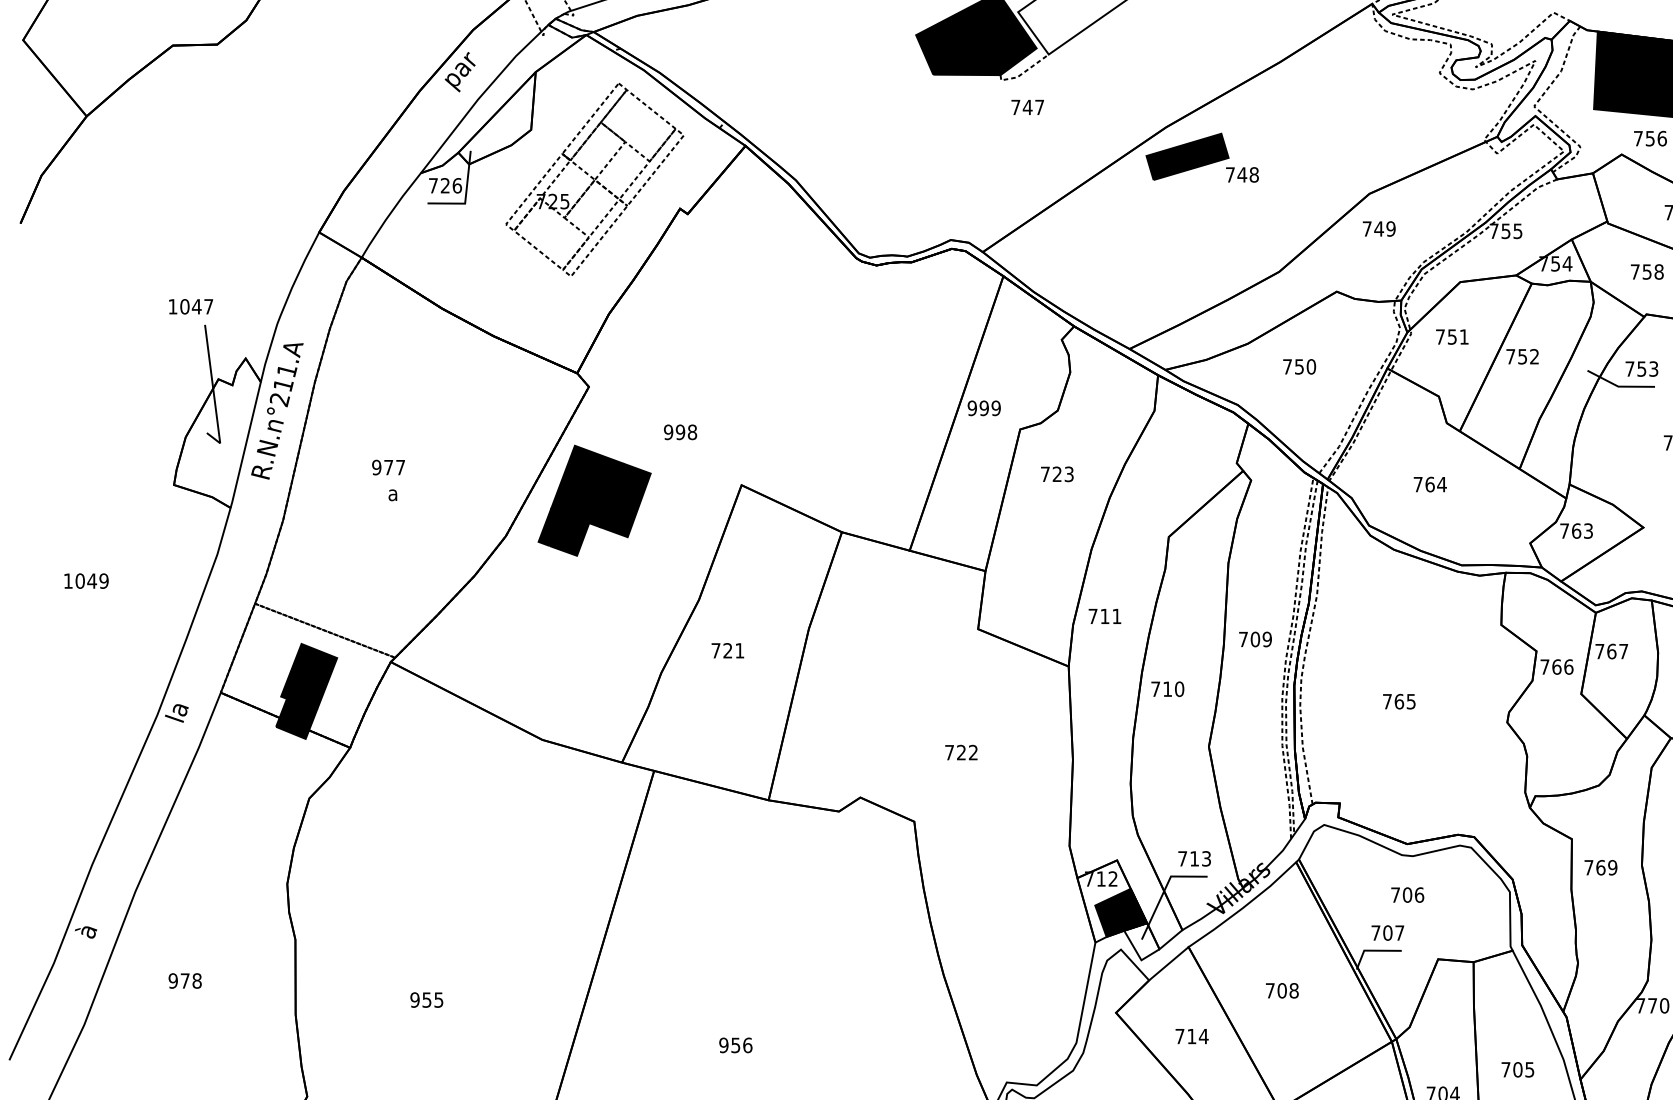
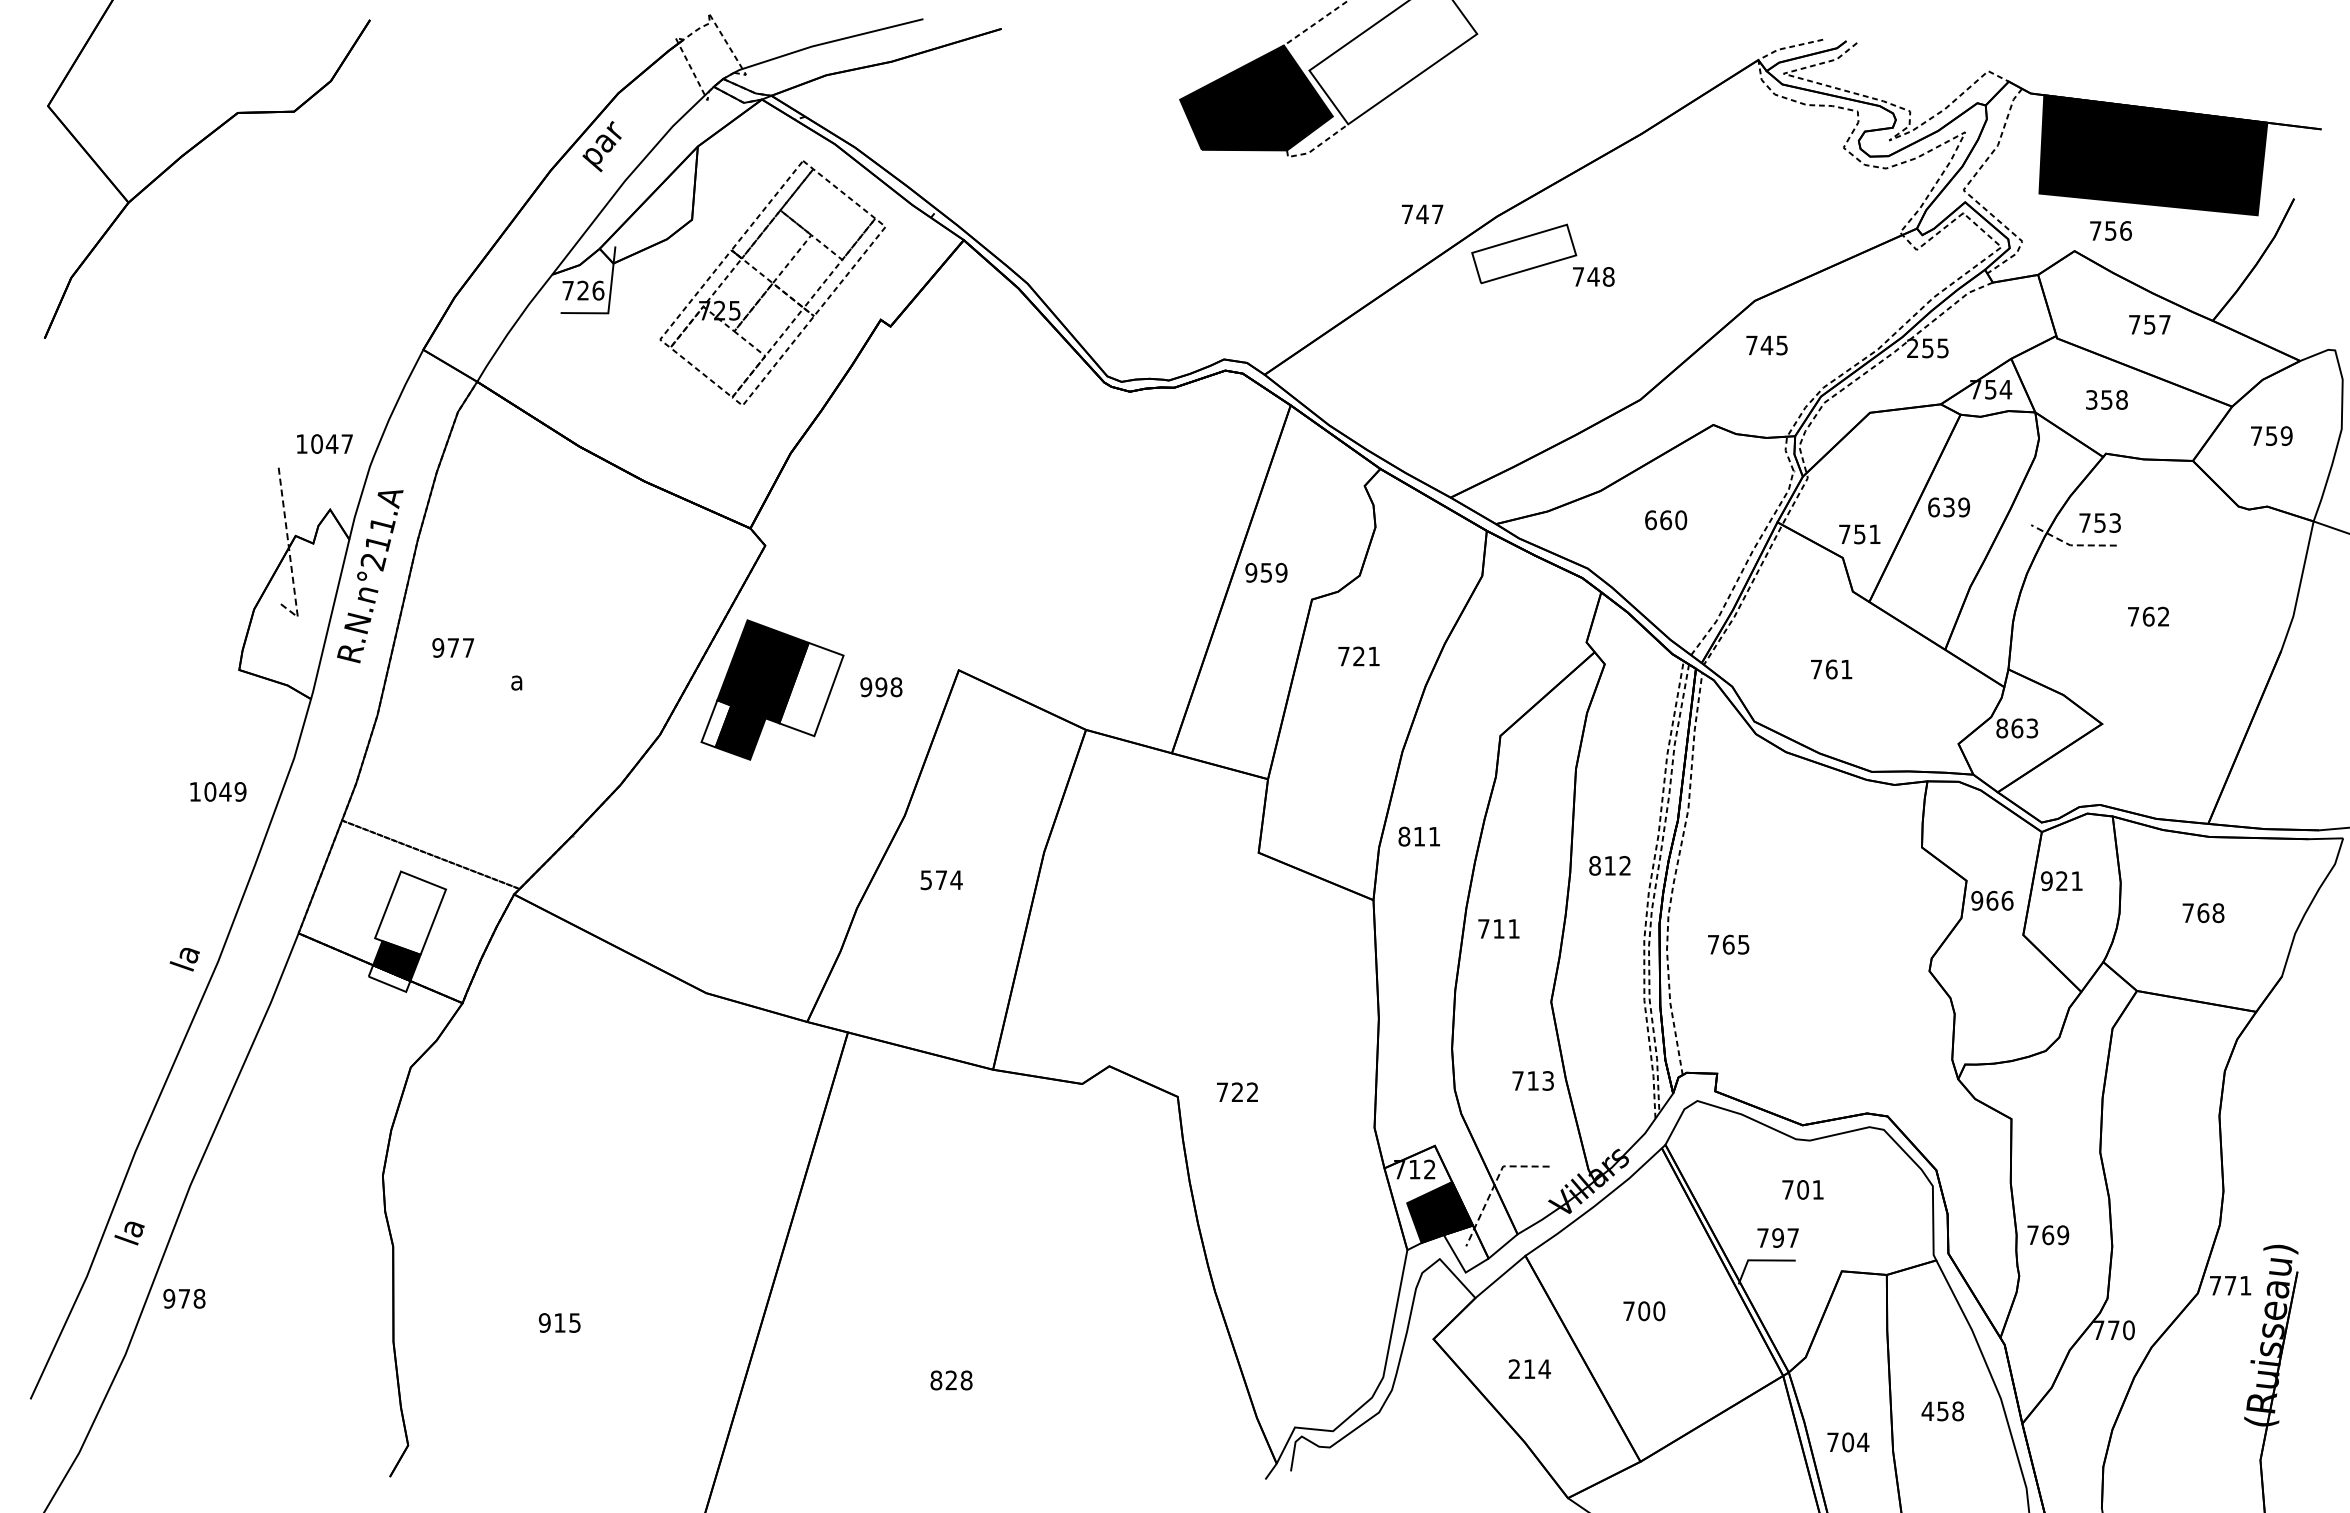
text: (1027, 106) -> (1422, 213), moved
fill: (1187, 156) -> (1524, 253), removed
text: (1391, 228) -> (1782, 344), 749 -> 745
text: (1493, 230) -> (1912, 347), 755 -> 255
text: (1635, 271) -> (2091, 399), 758 -> 358
text: (190, 306) -> (324, 443), moved
text: (1452, 337) -> (1859, 534), moved
text: (1523, 356) -> (1949, 507), 752 -> 639
text: (1293, 367) -> (1658, 520), 750 -> 660
line: (1618, 386) -> (2070, 545), solid -> dashed
line: (213, 392) -> (289, 552), solid -> dashed
text: (984, 408) -> (1266, 572), 999 -> 959
text: (680, 432) -> (881, 687), moved
text: (387, 467) -> (452, 647), moved
text: (1068, 474) -> (1373, 656), 723 -> 721
text: (1441, 484) -> (1846, 669), 764 -> 761
fill: (625, 500) -> (811, 689), removed
fill: (550, 527) -> (716, 723), removed
text: (1564, 531) -> (2002, 728), 763 -> 863
text: (86, 580) -> (218, 791), moved
text: (1093, 616) -> (1404, 836), 711 -> 811
text: (1255, 639) -> (1610, 865), 709 -> 812
text: (727, 651) -> (941, 880), 721 -> 574
text: (1611, 651) -> (2061, 881), 767 -> 921
text: (1545, 666) -> (1977, 900), 766 -> 966
fill: (309, 676) -> (410, 912), removed
text: (1179, 688) -> (1514, 928), 710 -> 711
text: (1399, 701) -> (1728, 944), moved
text: (176, 713) -> (184, 959), moved
fill: (292, 728) -> (389, 978), removed
text: (961, 751) -> (1237, 1091), moved
text: (1194, 858) -> (1532, 1080), moved
text: (1601, 867) -> (2048, 1235), moved
line: (1164, 891) -> (1494, 1185), solid -> dashed
text: (1419, 894) -> (1818, 1189), 706 -> 701
text: (86, 929) -> (128, 1233), à -> la
text: (1388, 932) -> (1778, 1237), 707 -> 797
text: (185, 980) -> (184, 1298), moved
text: (1294, 990) -> (1659, 1310), 708 -> 700
text: (426, 999) -> (559, 1322), 955 -> 915
text: (1179, 1035) -> (1514, 1368), 714 -> 214
text: (735, 1045) -> (951, 1380), 956 -> 828
text: (1517, 1069) -> (1942, 1411), 705 -> 458

